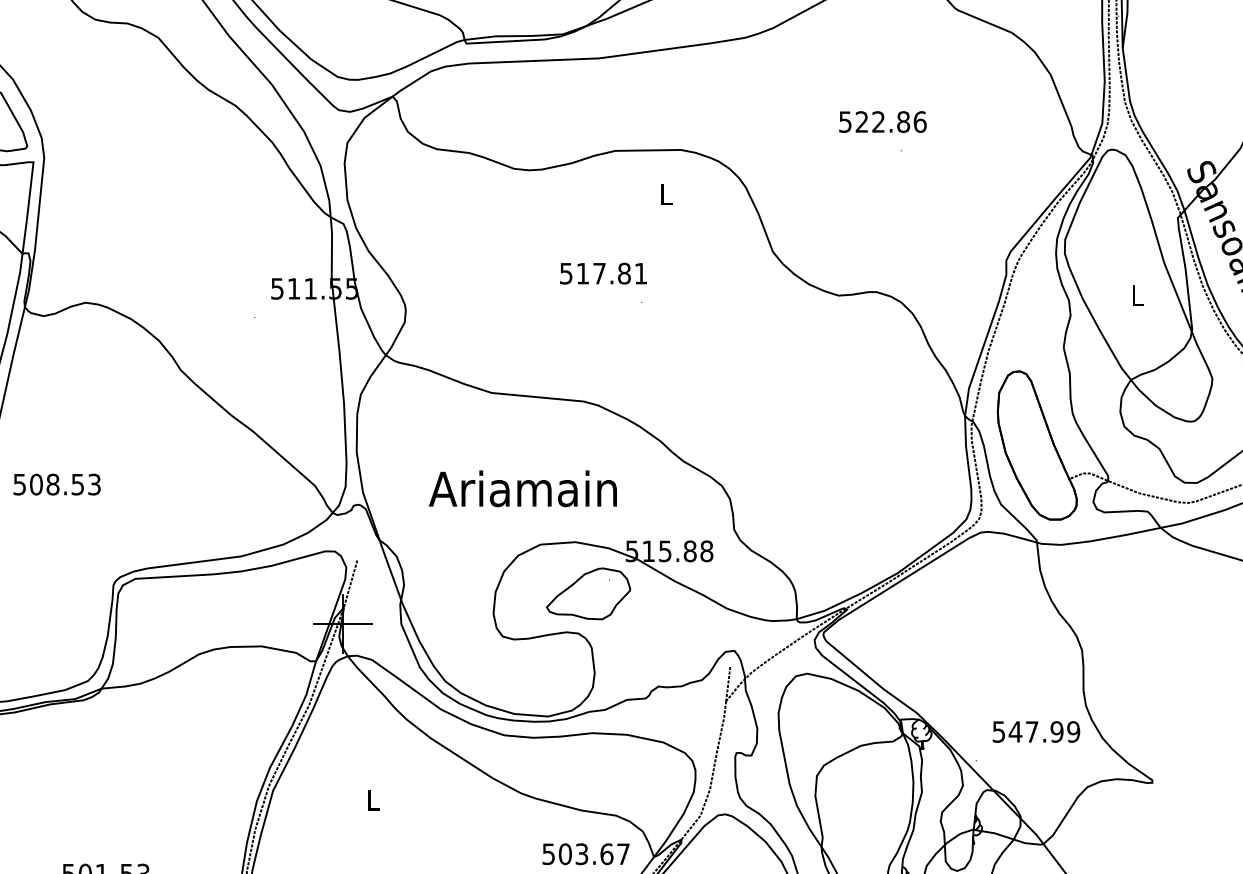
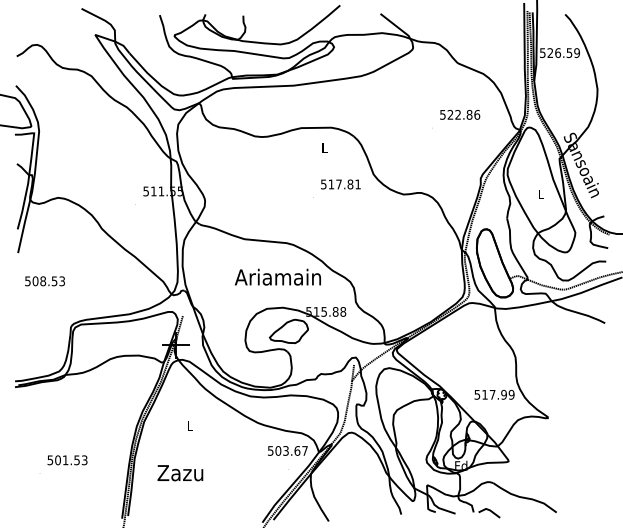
text: (883, 121) -> (460, 114), moved
text: (602, 273) -> (340, 184), moved
text: (522, 487) -> (277, 276), moved
text: (1014, 731) -> (484, 394), 547.99 -> 517.99

